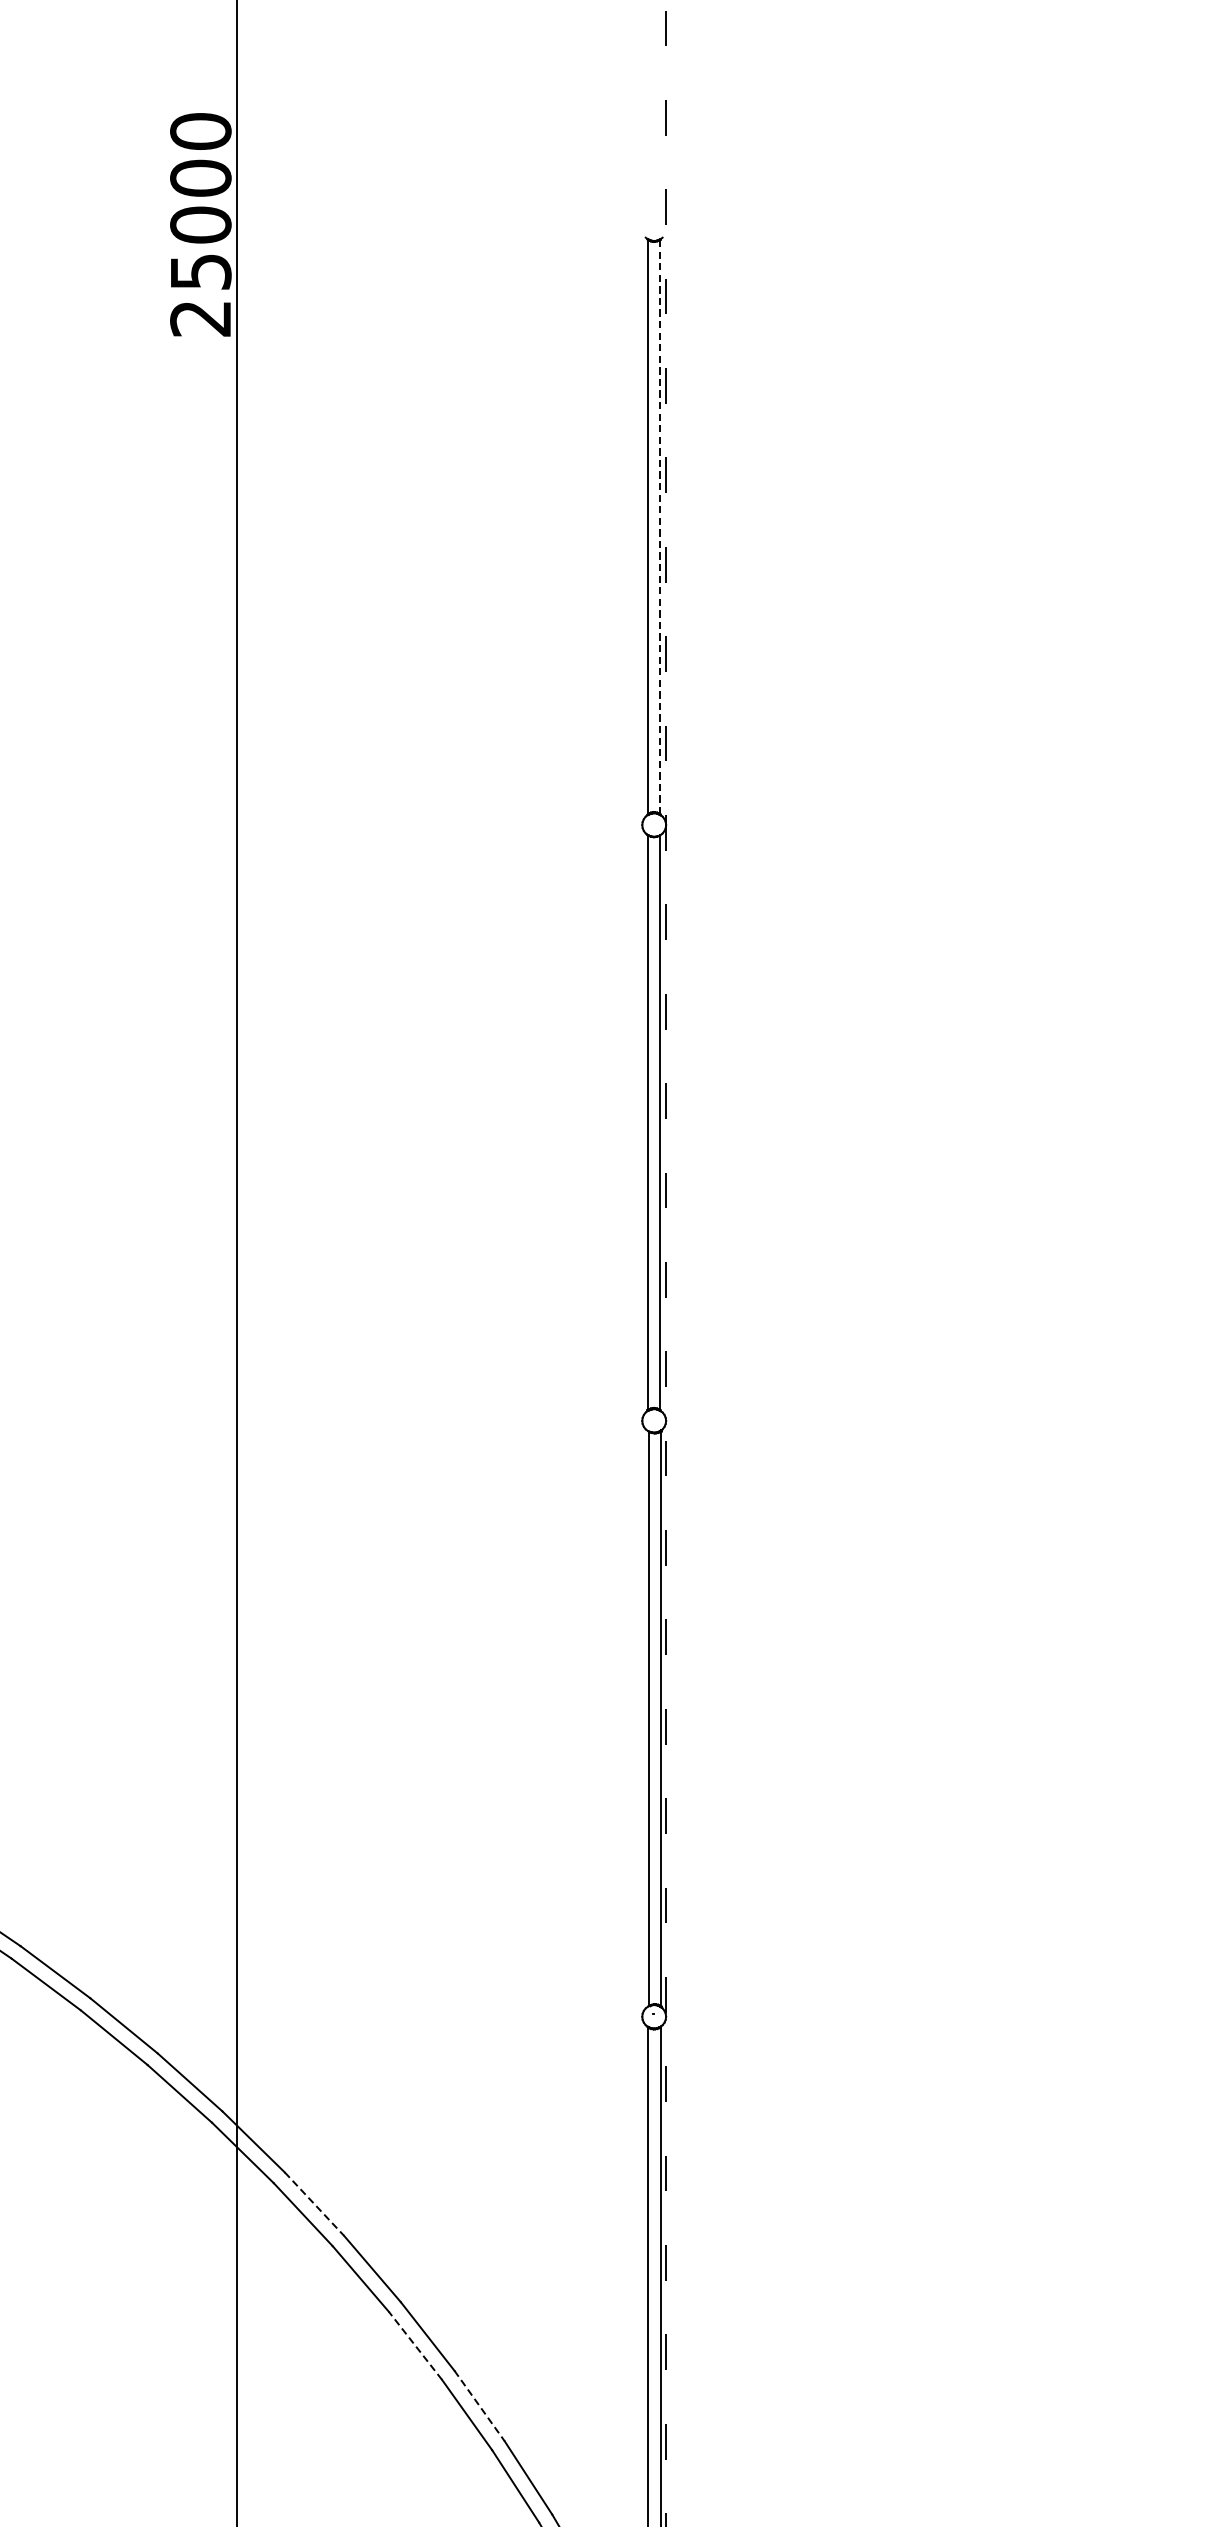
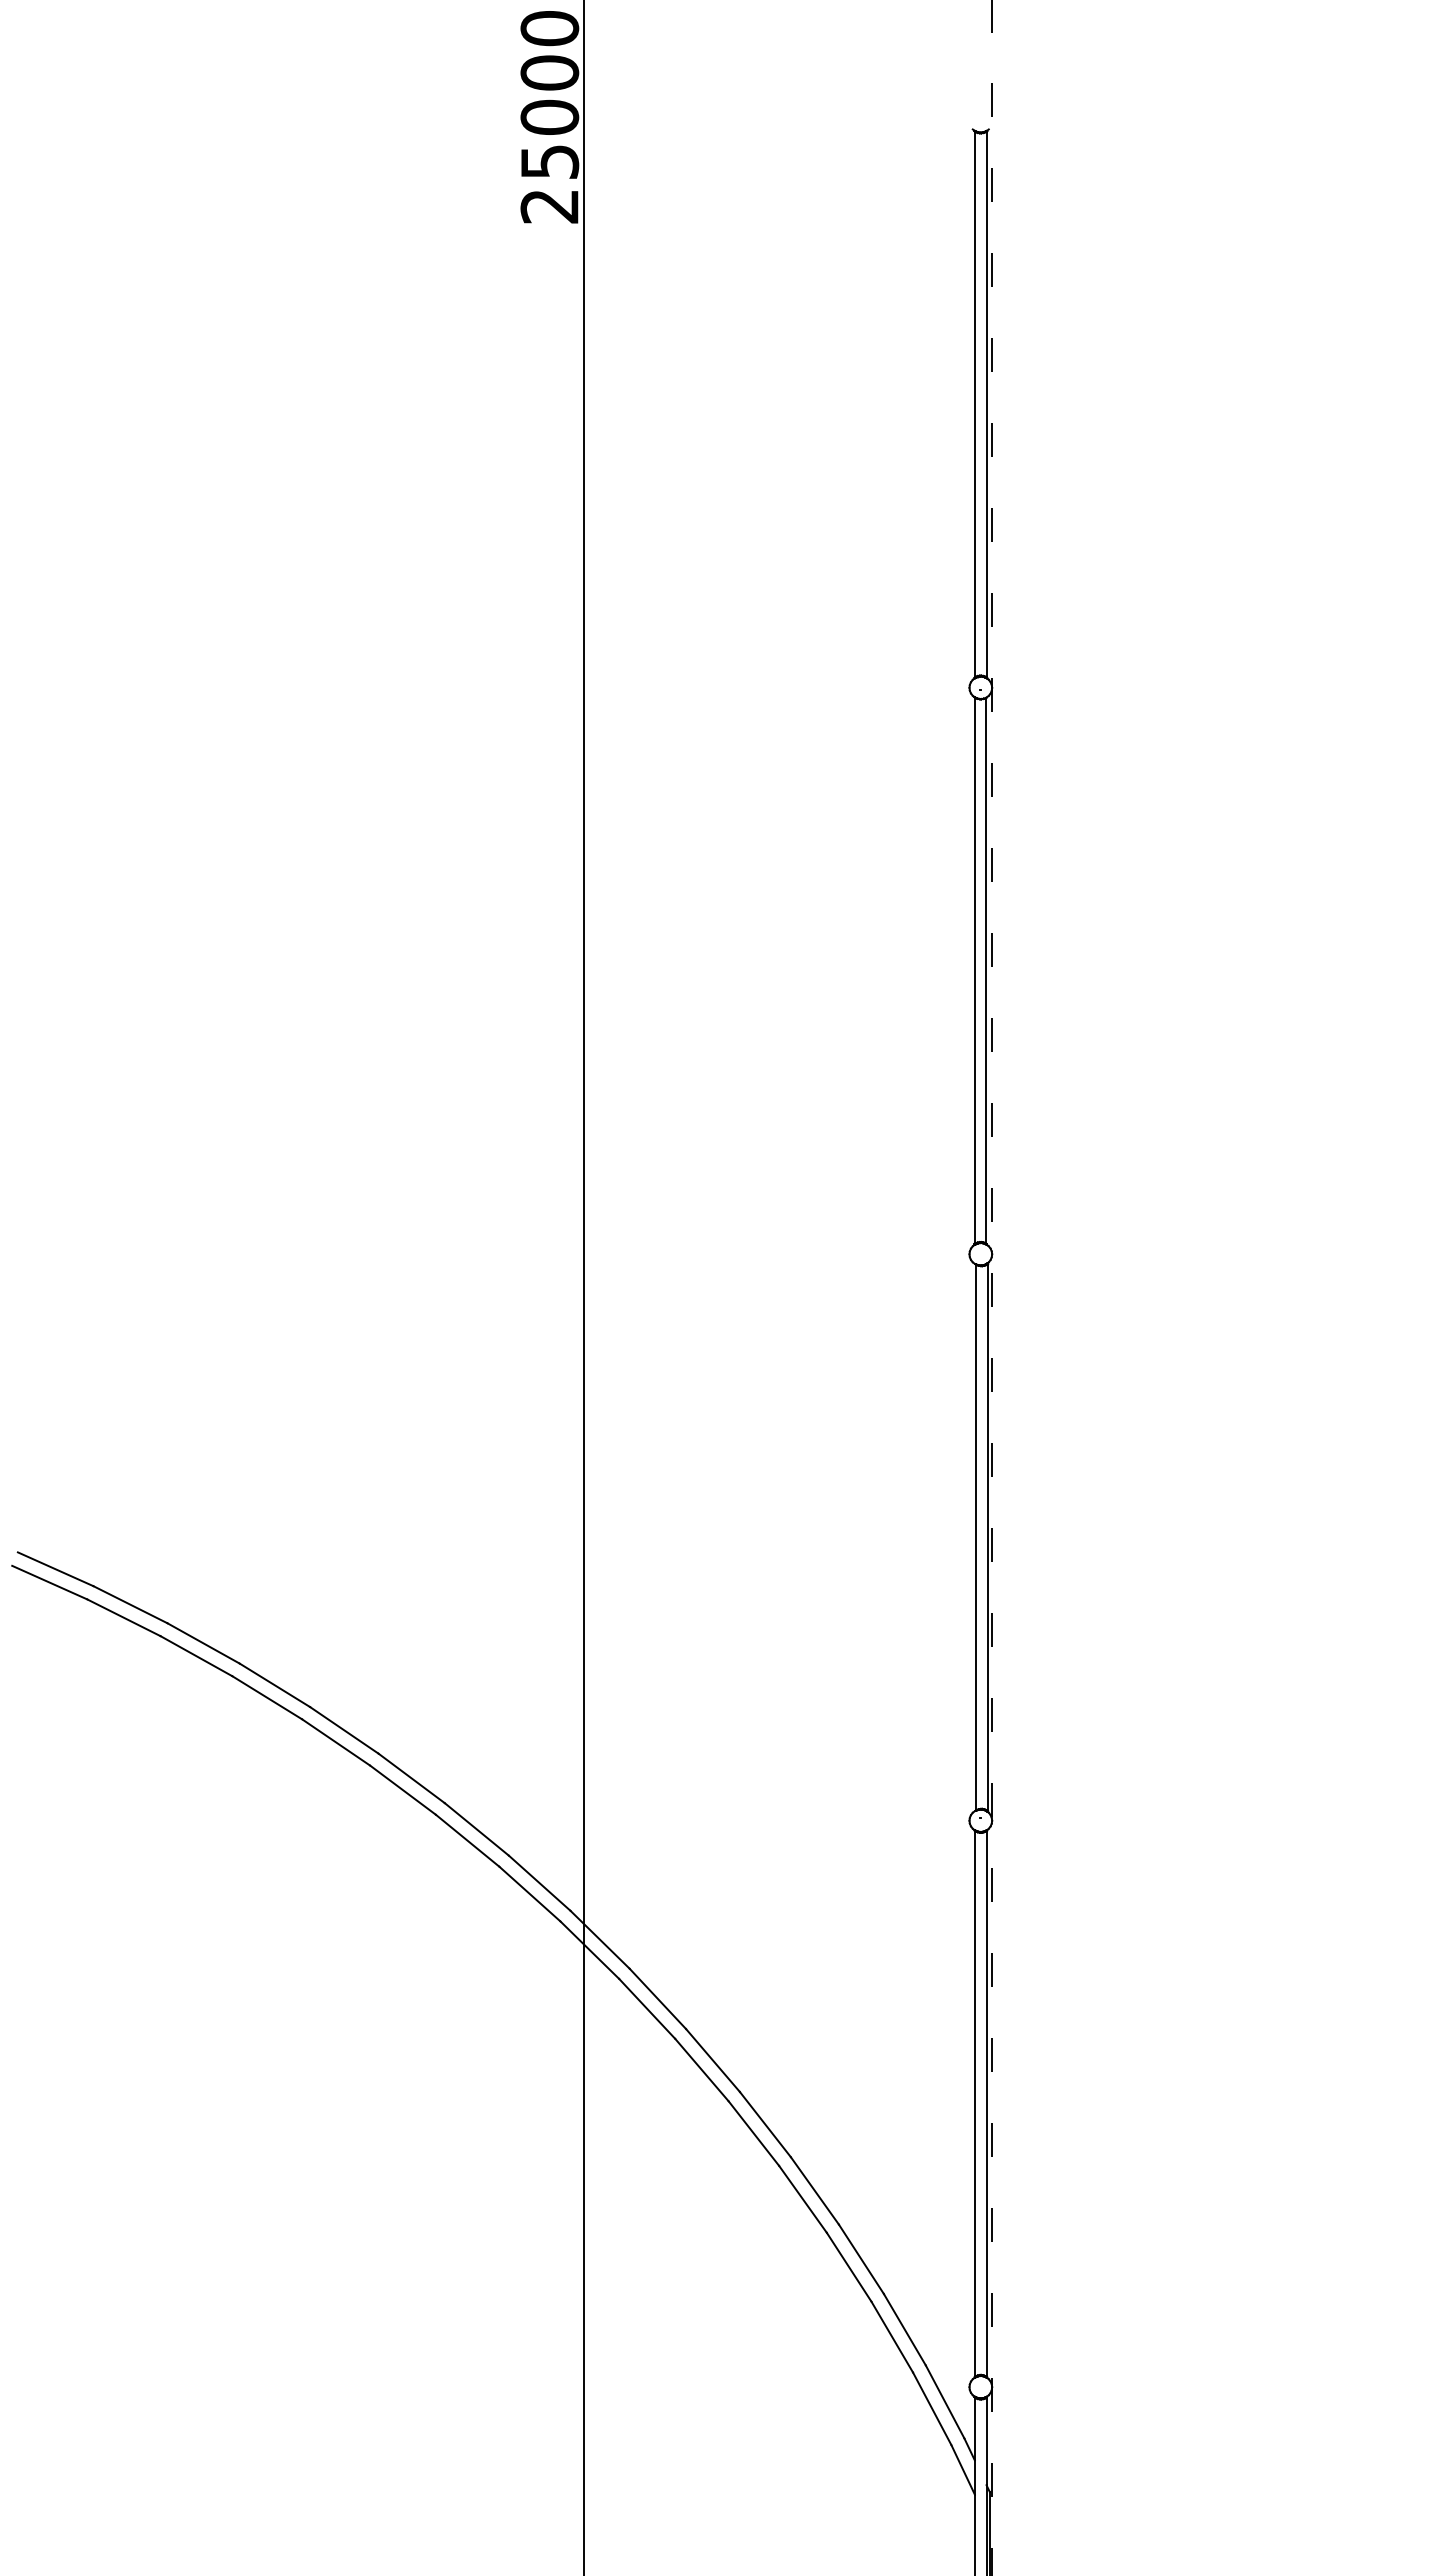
line: (660, 527) -> (986, 404), dashed -> solid
line: (315, 2204) -> (658, 1999), dashed -> solid
line: (415, 2345) -> (753, 2133), dashed -> solid
line: (480, 2406) -> (815, 2191), dashed -> solid

